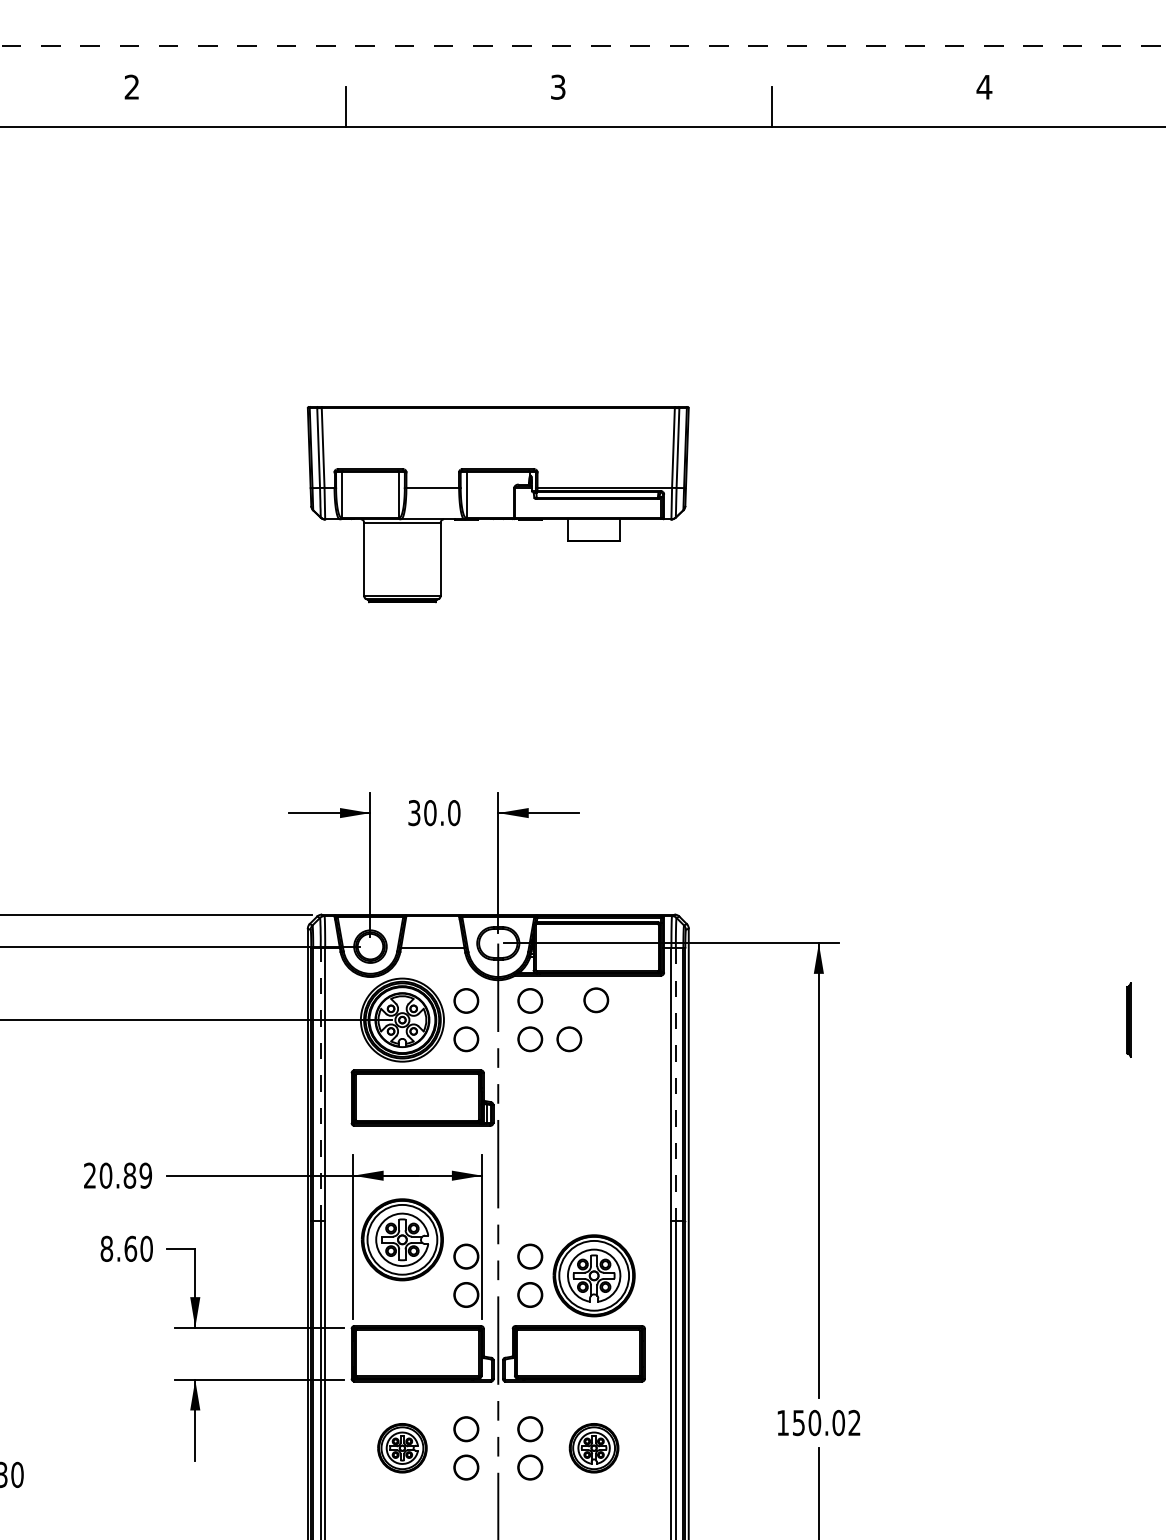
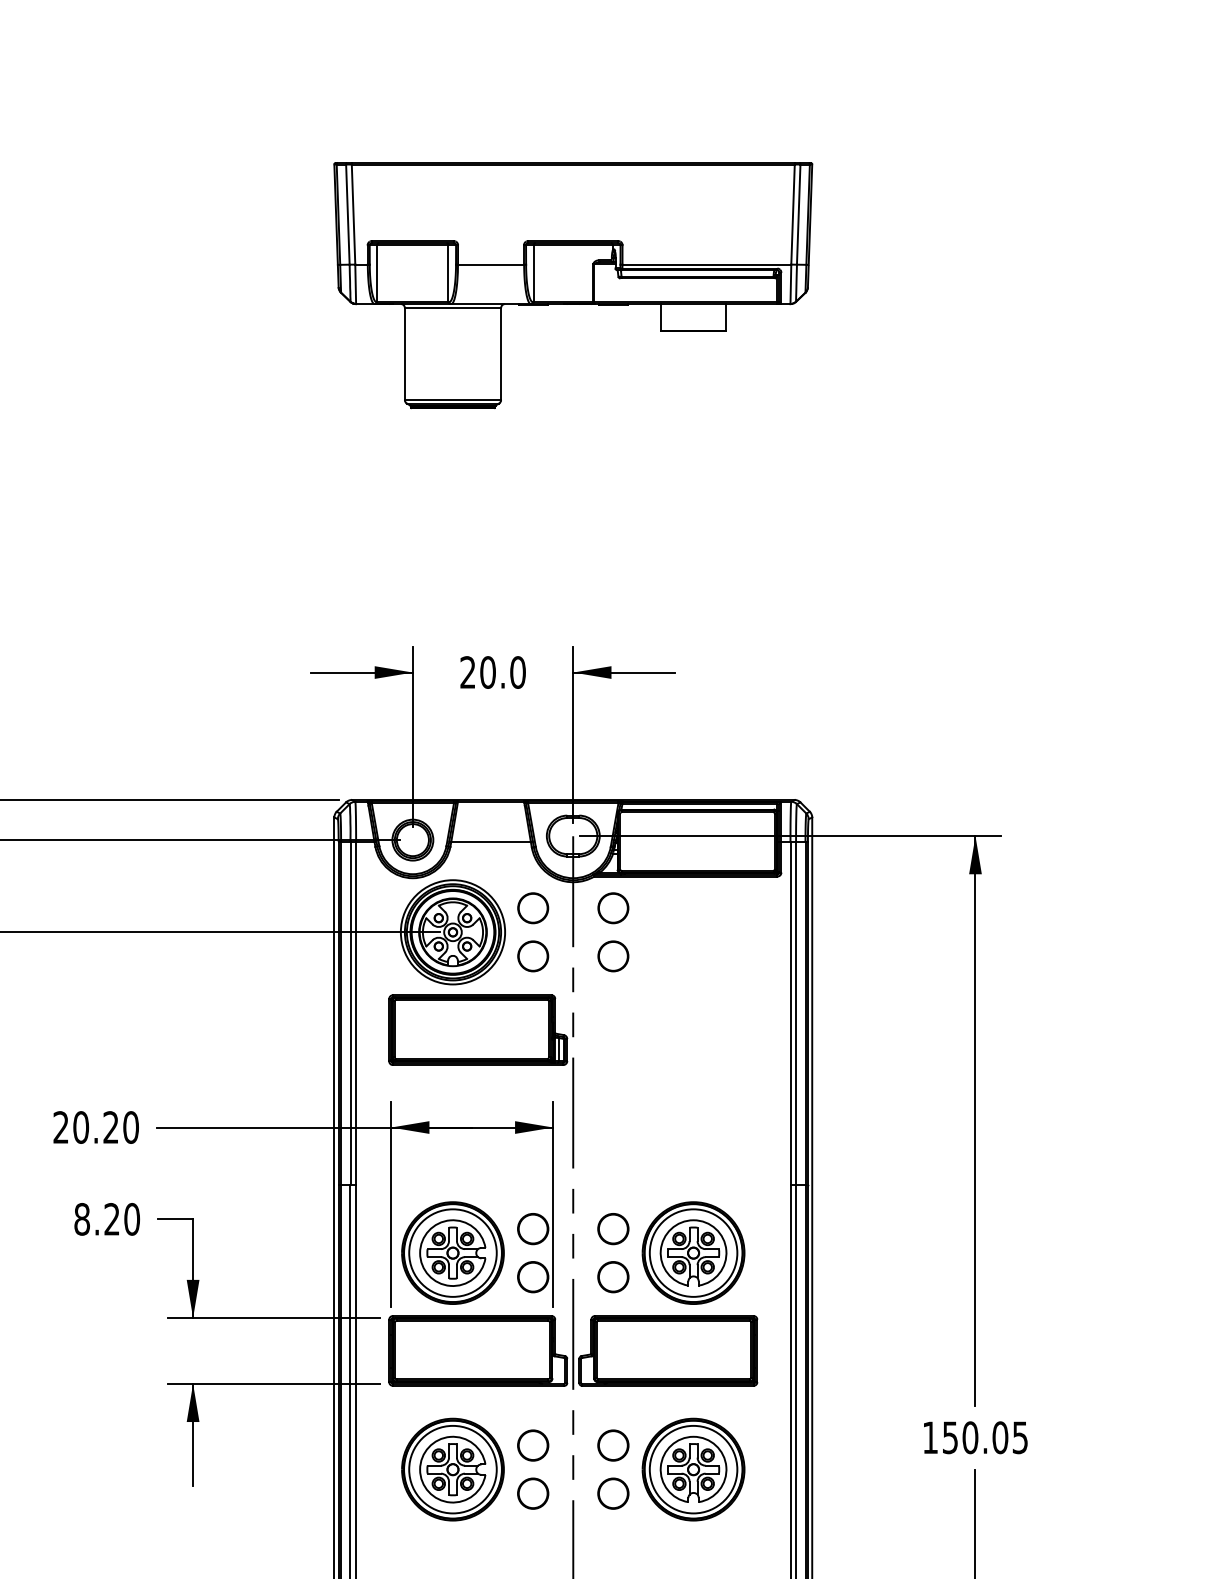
text: (414, 813) -> (468, 673), 30.0 -> 20.0
part: (596, 1000) -> (696, 907), removed
part: (569, 1039) -> (662, 956), removed
line: (320, 1084) -> (350, 1013), dashed -> solid
line: (675, 1084) -> (795, 1013), dashed -> solid
text: (137, 1175) -> (120, 1127), 20.89 -> 20.20
part: (402, 1239) -> (453, 1252), moved
text: (130, 1248) -> (111, 1218), 8.60 -> 8.20
text: (854, 1422) -> (1020, 1437), 150.02 -> 150.05
part: (402, 1447) -> (453, 1468), size x1.67
part: (593, 1447) -> (692, 1468), size x1.67

